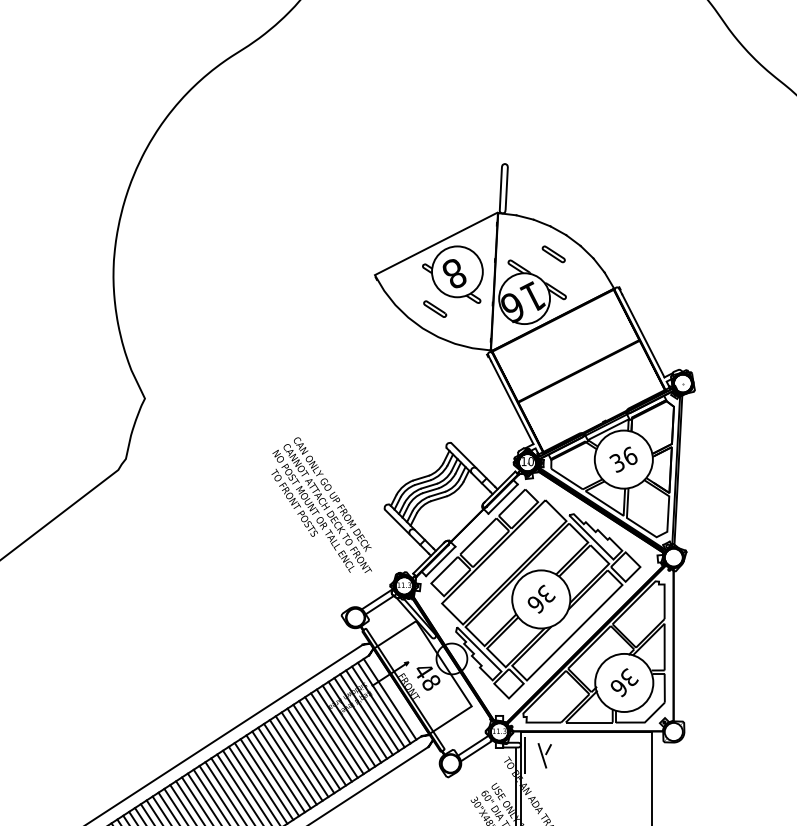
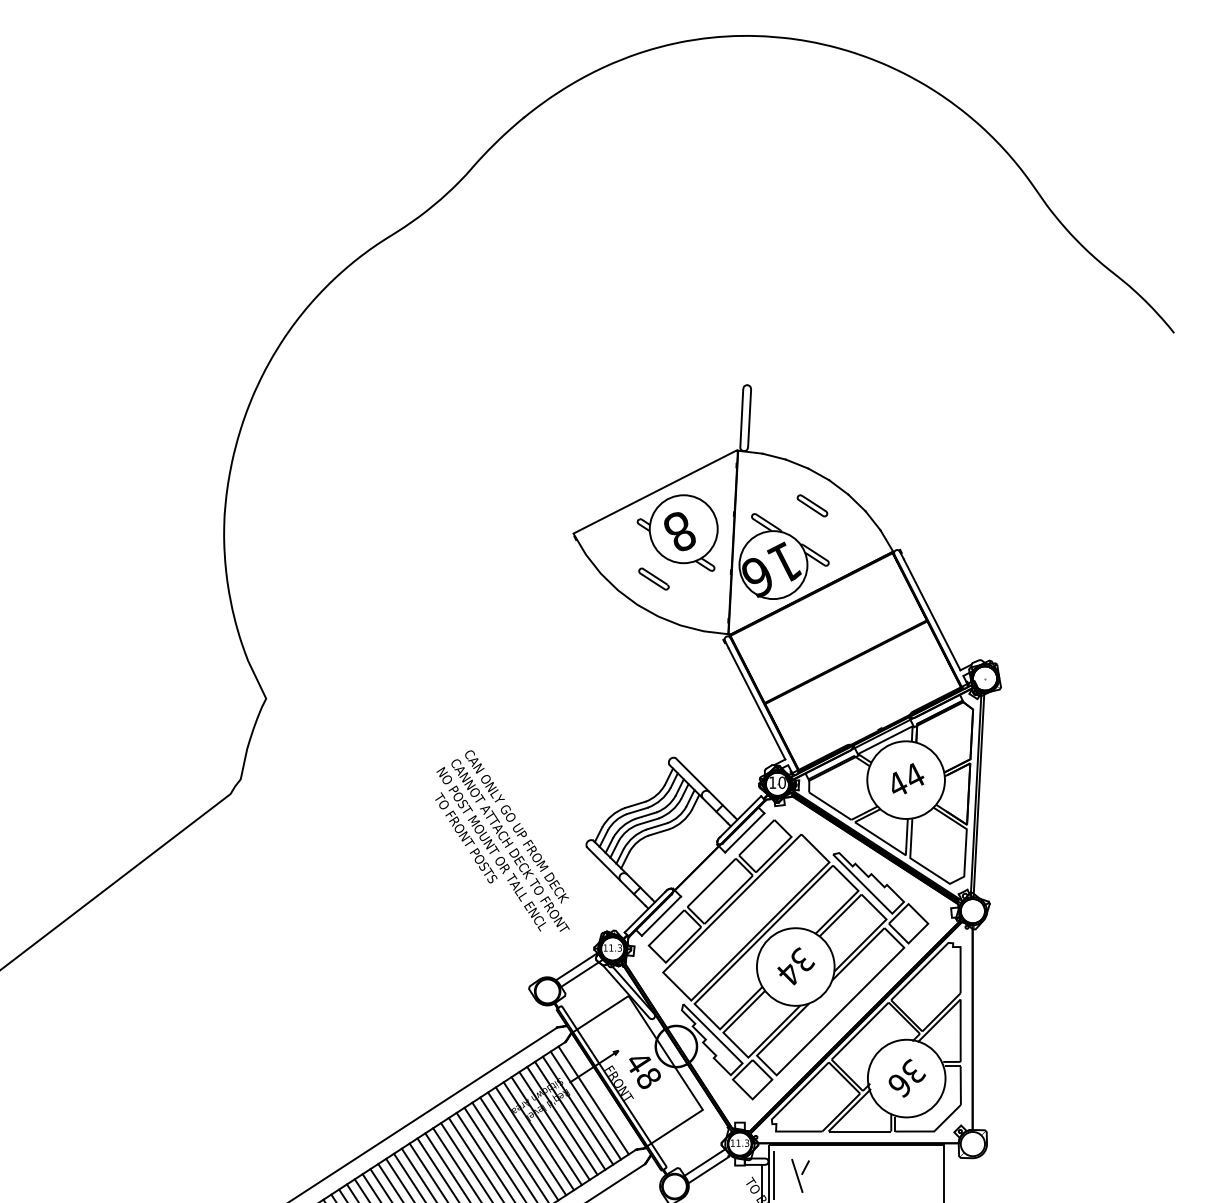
text: (623, 459) -> (905, 779), 36 -> 44
text: (535, 605) -> (788, 974), 36 -> 34

